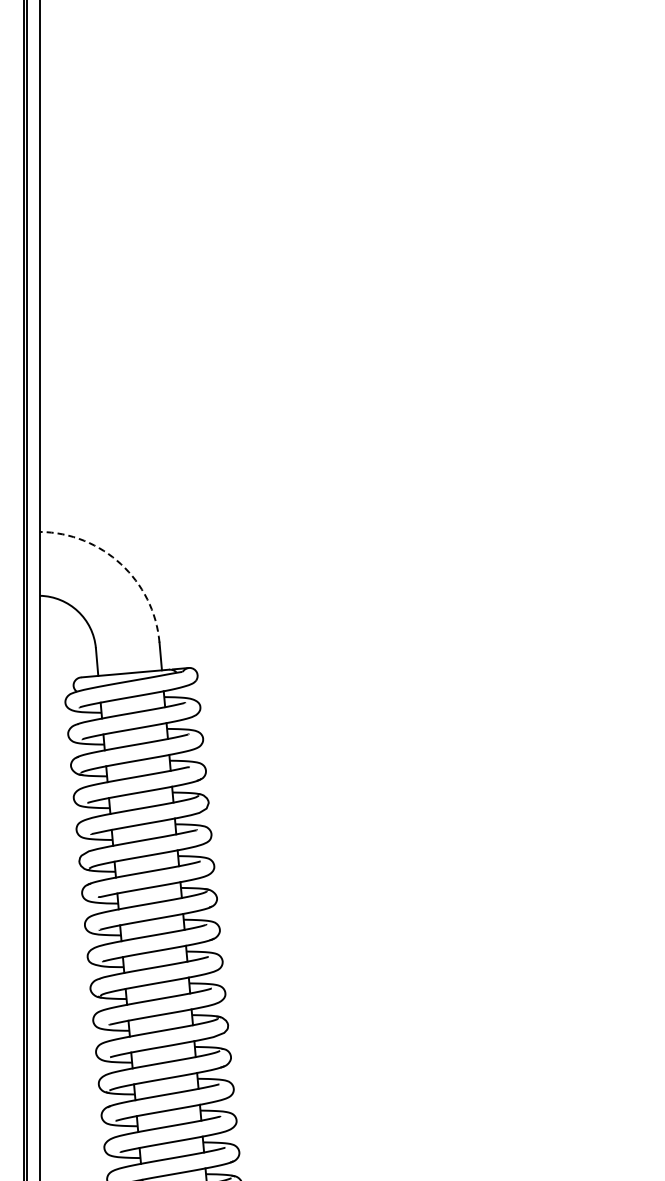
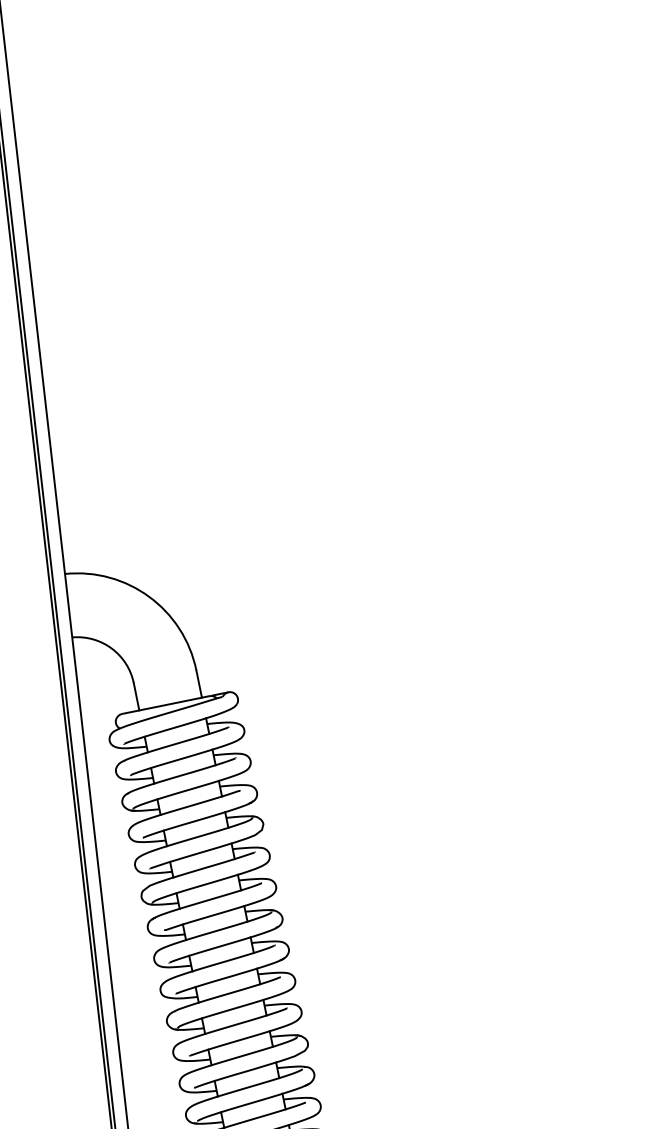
arc: (121, 564) -> (149, 597), dashed -> solid

